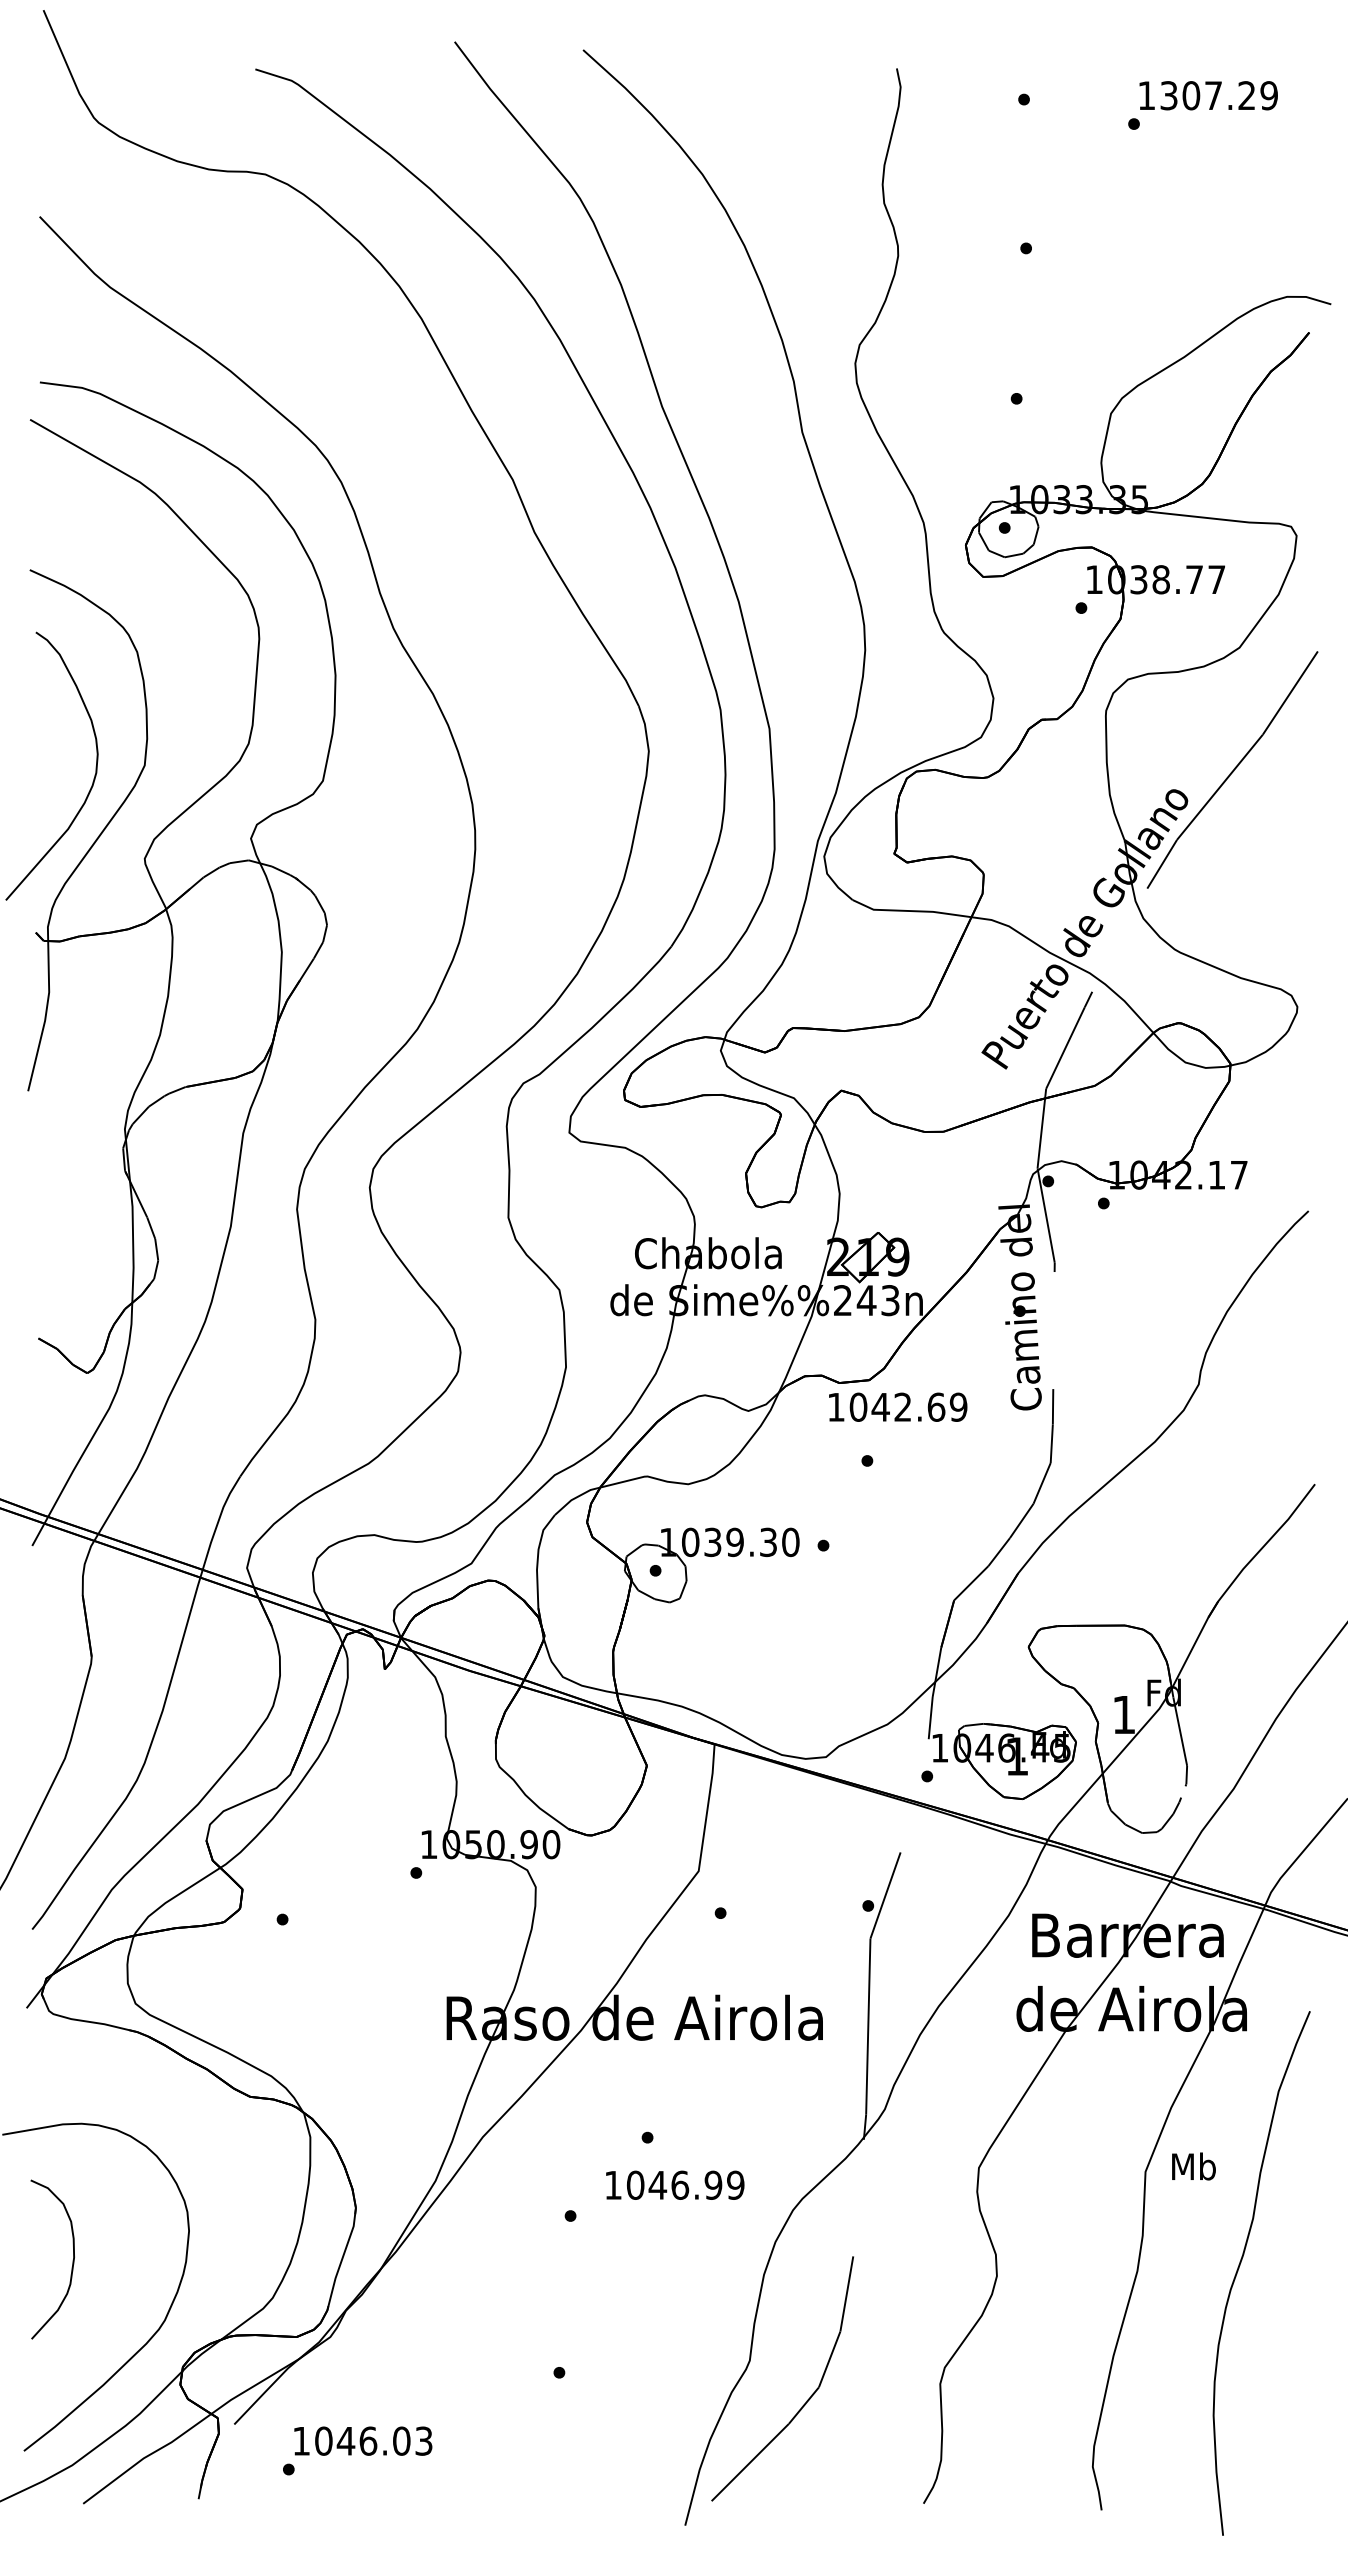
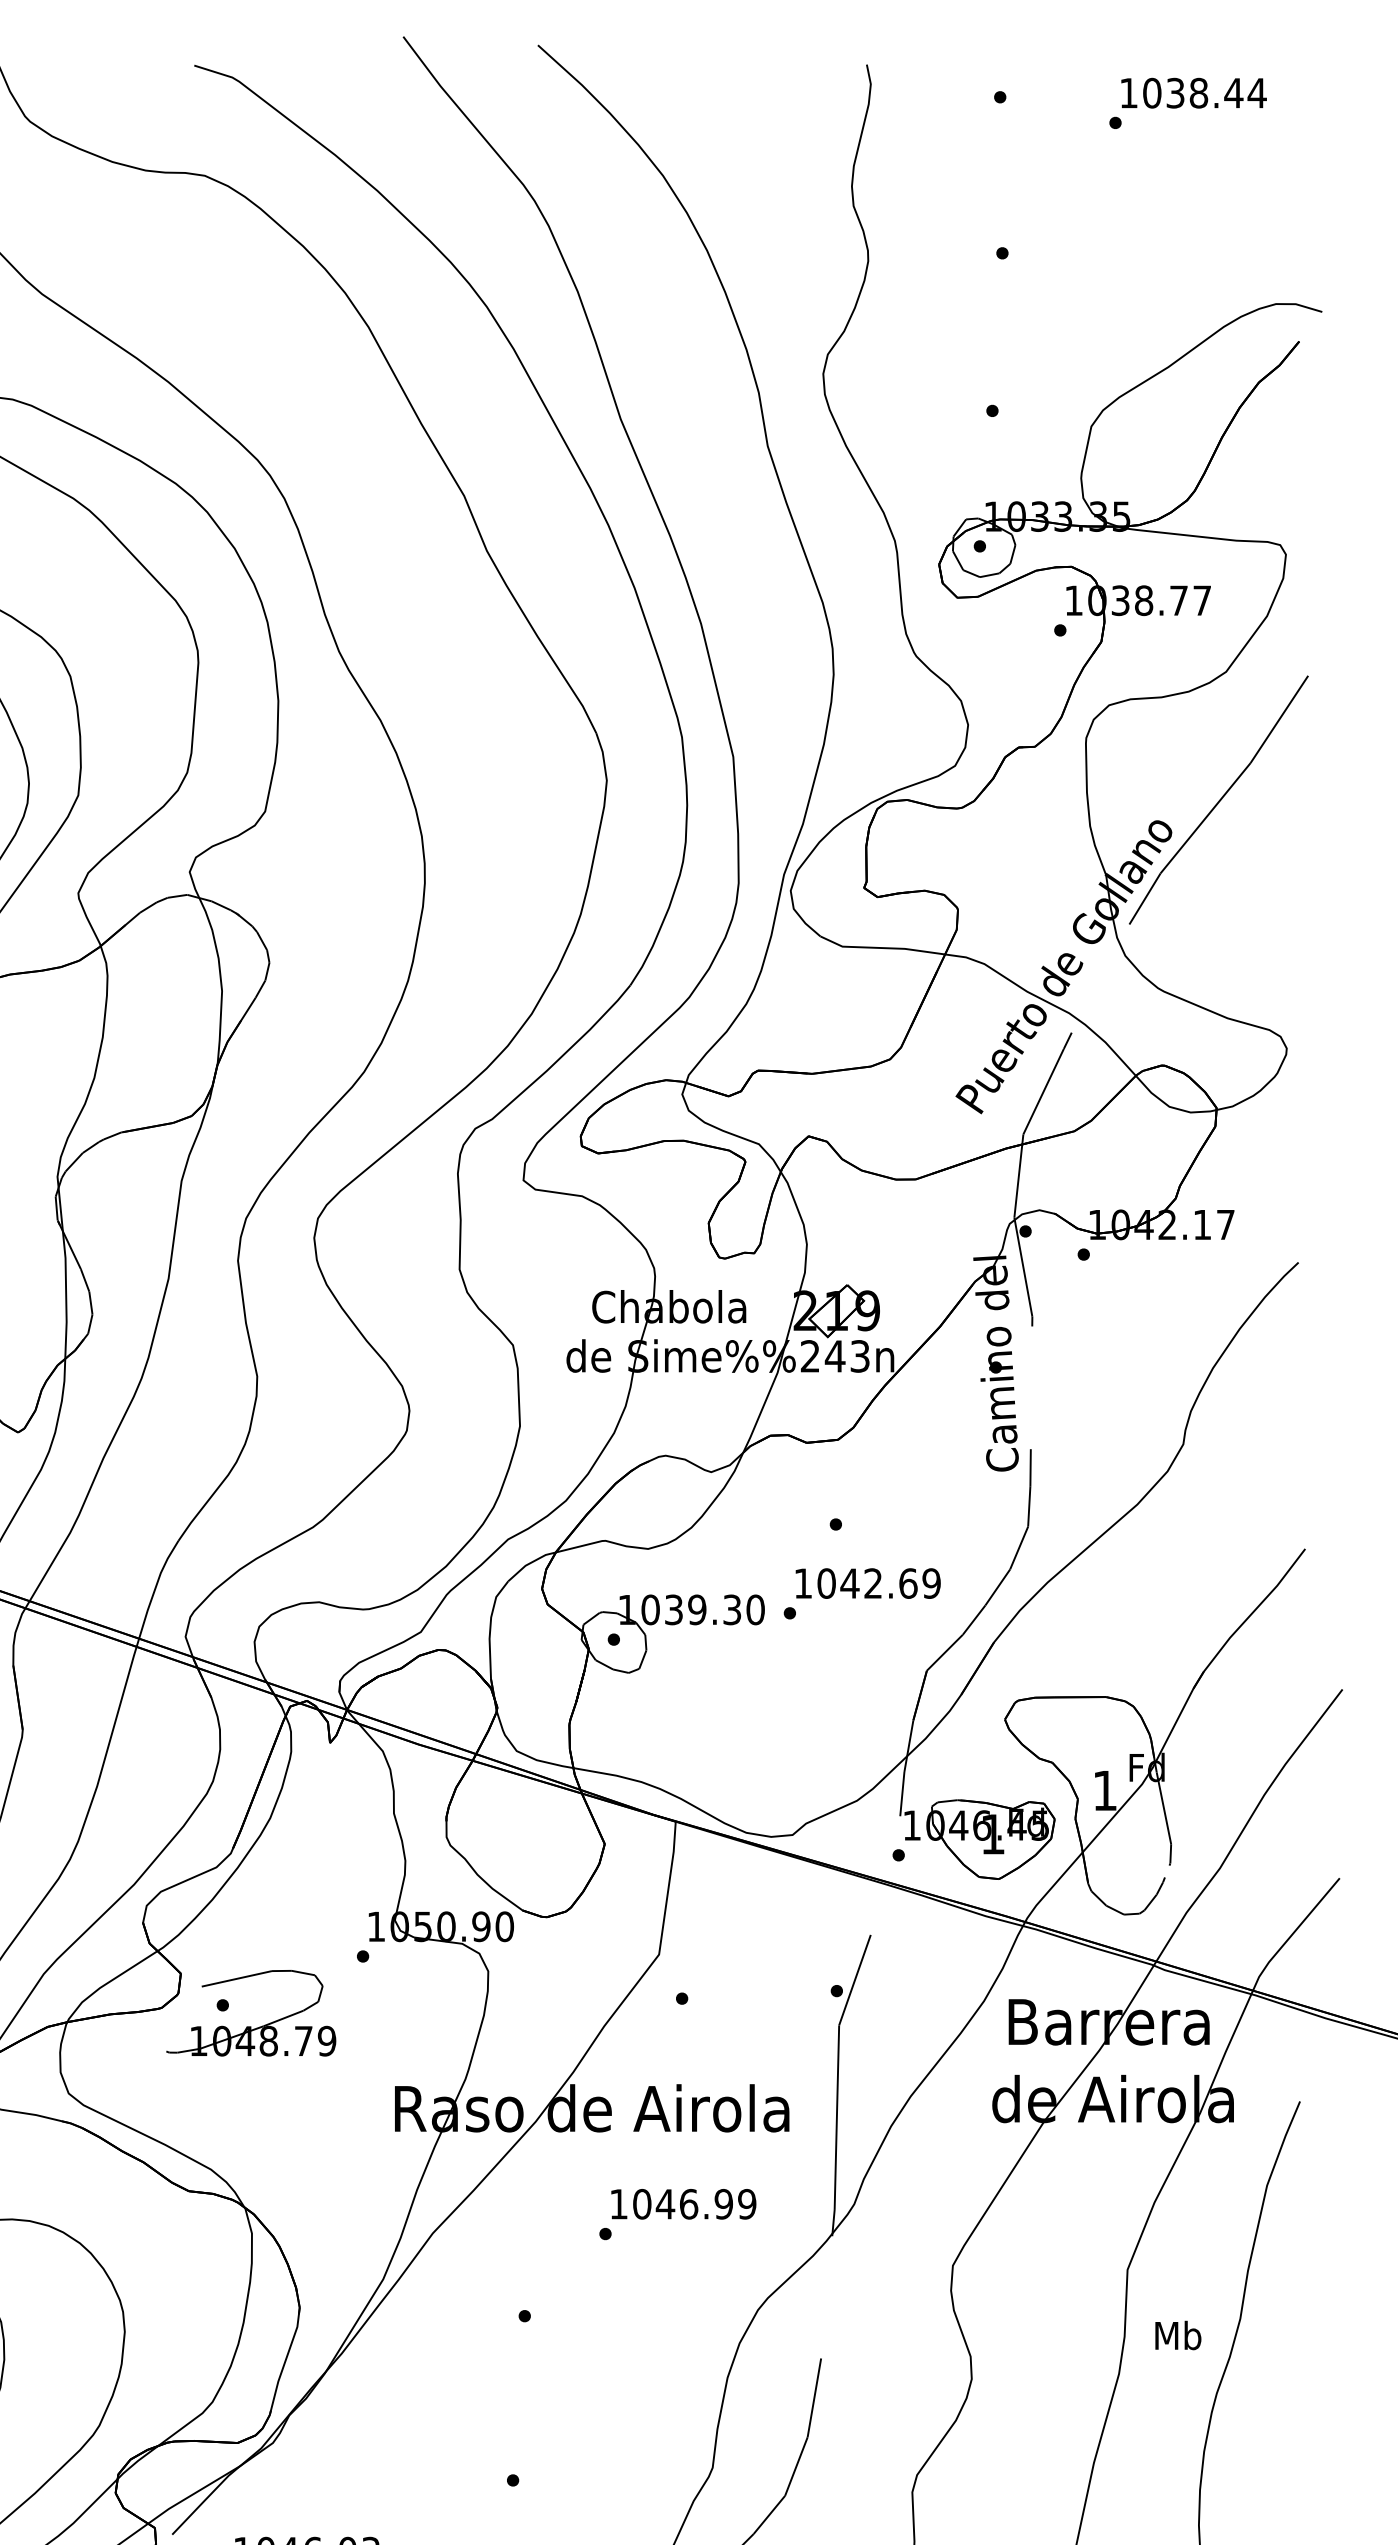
text: (1219, 95) -> (1205, 92), 1307.29 -> 1038.44
text: (898, 1406) -> (868, 1582), moved
part: (309, 1939) -> (251, 2026), added
text: (1193, 2166) -> (1177, 2335), moved
text: (675, 2184) -> (684, 2203), moved

